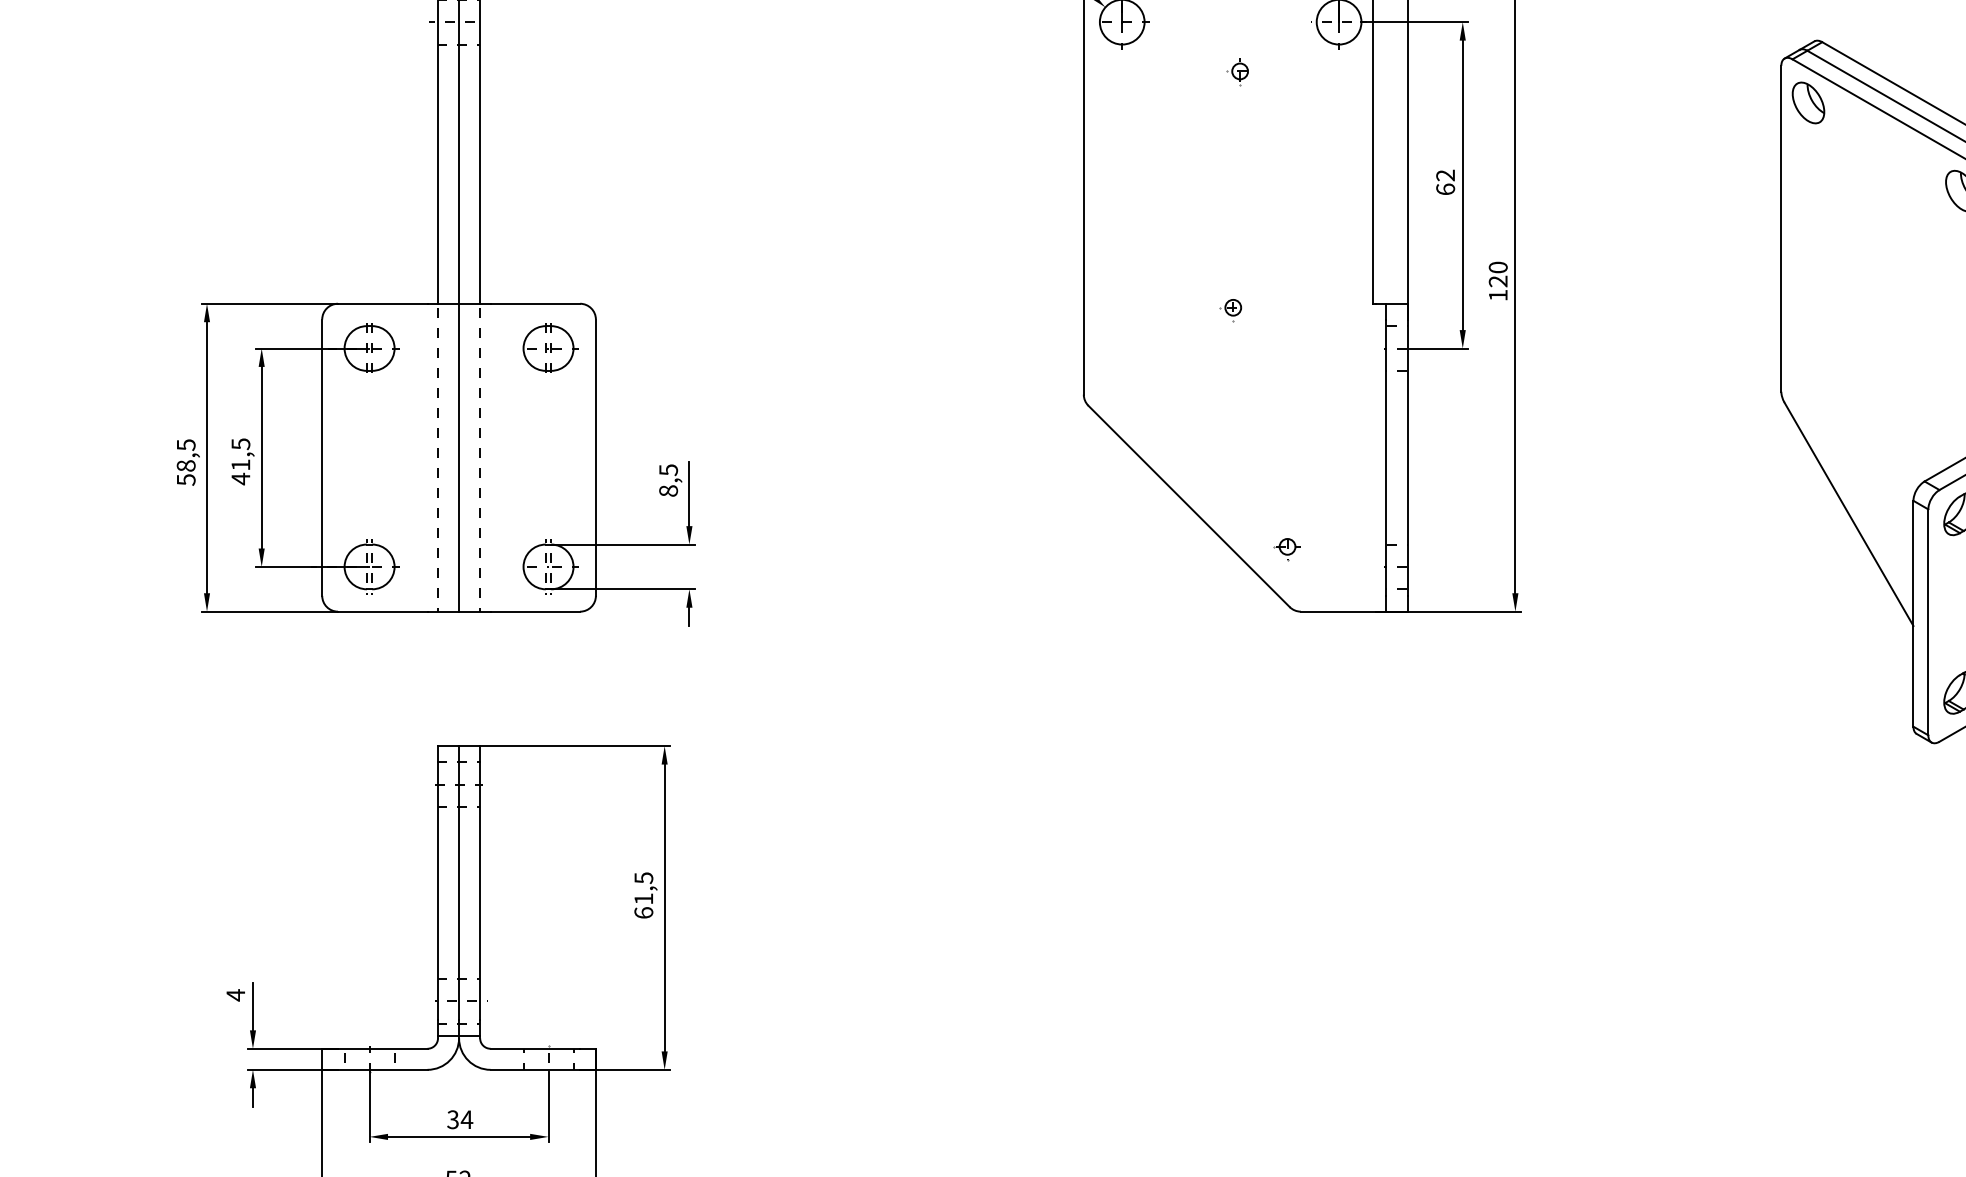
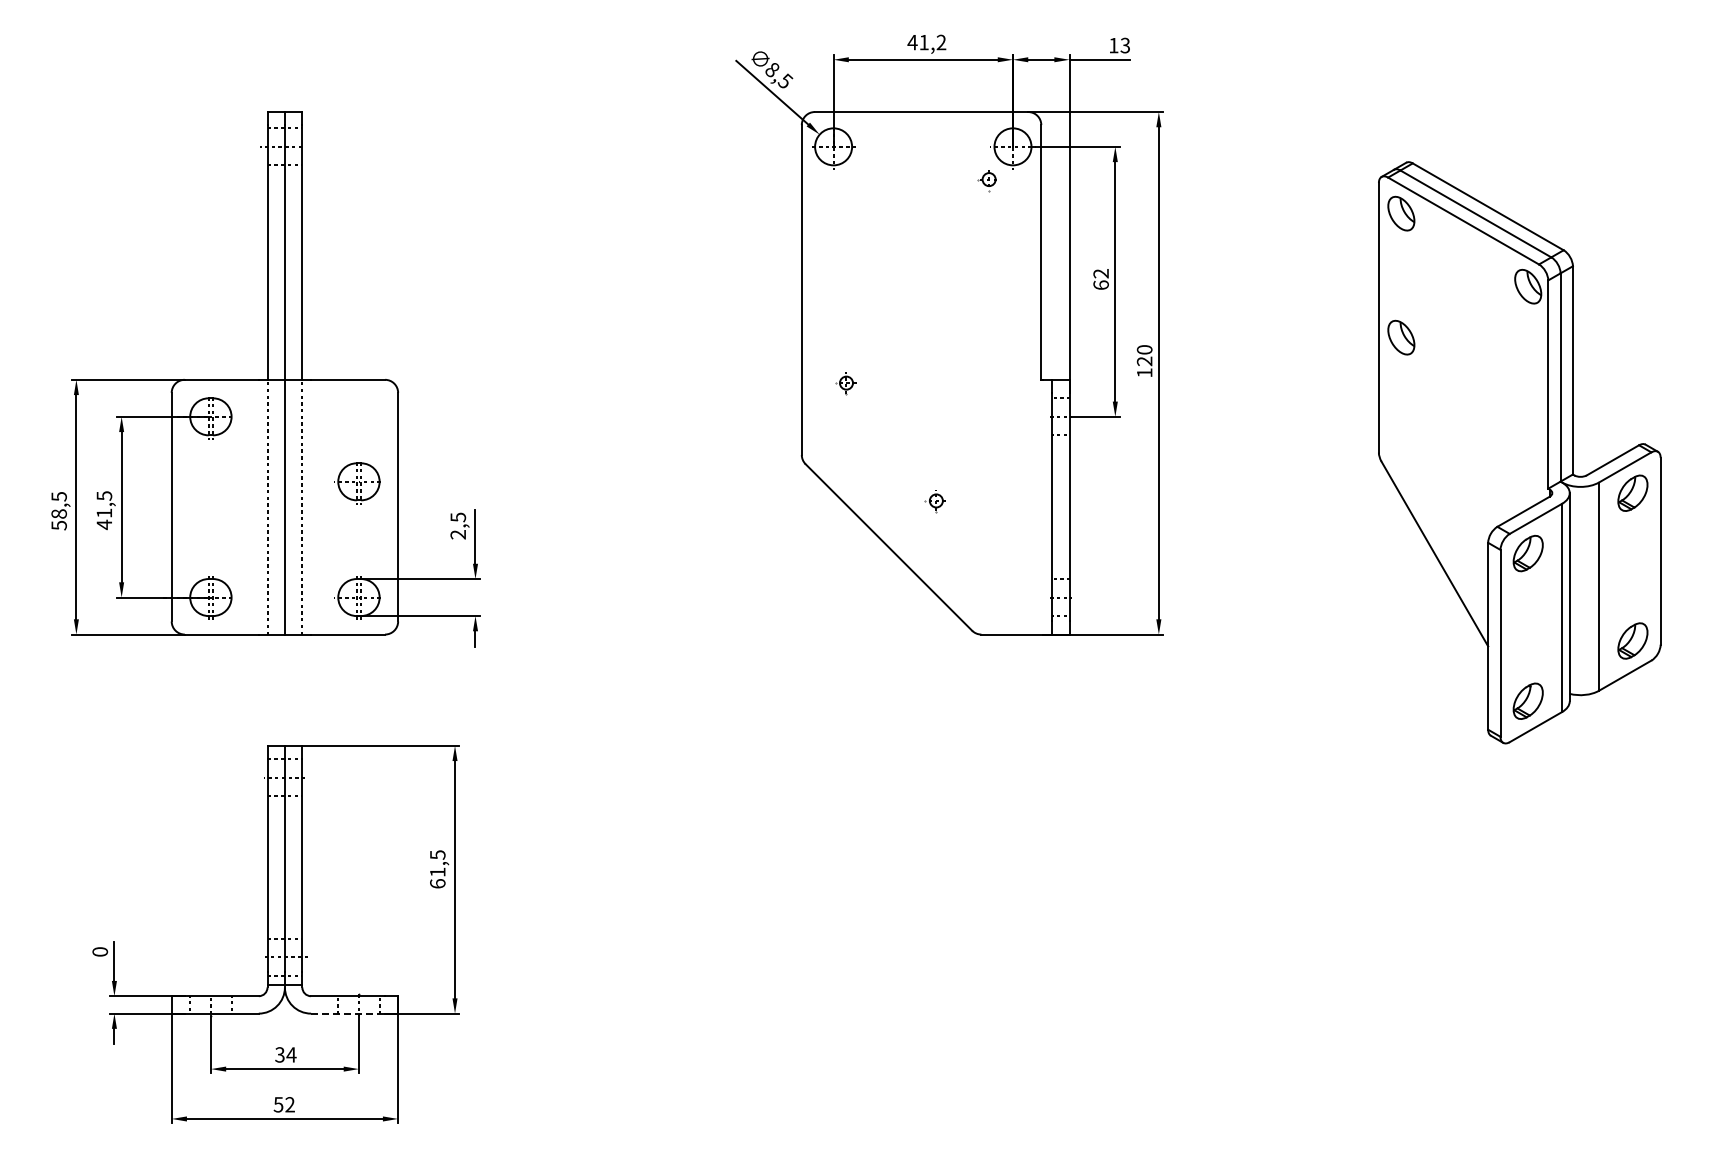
part: (1236, 73) -> (986, 181), moved
part: (1808, 252) -> (1401, 337), added
part: (1232, 308) -> (845, 383), moved
part: (546, 350) -> (357, 483), moved
text: (668, 490) -> (458, 534), 8,5 -> 2,5
part: (1285, 547) -> (934, 501), moved
text: (236, 994) -> (100, 951), 4 -> 0
line: (535, 1069) -> (348, 1013), solid -> dashed

